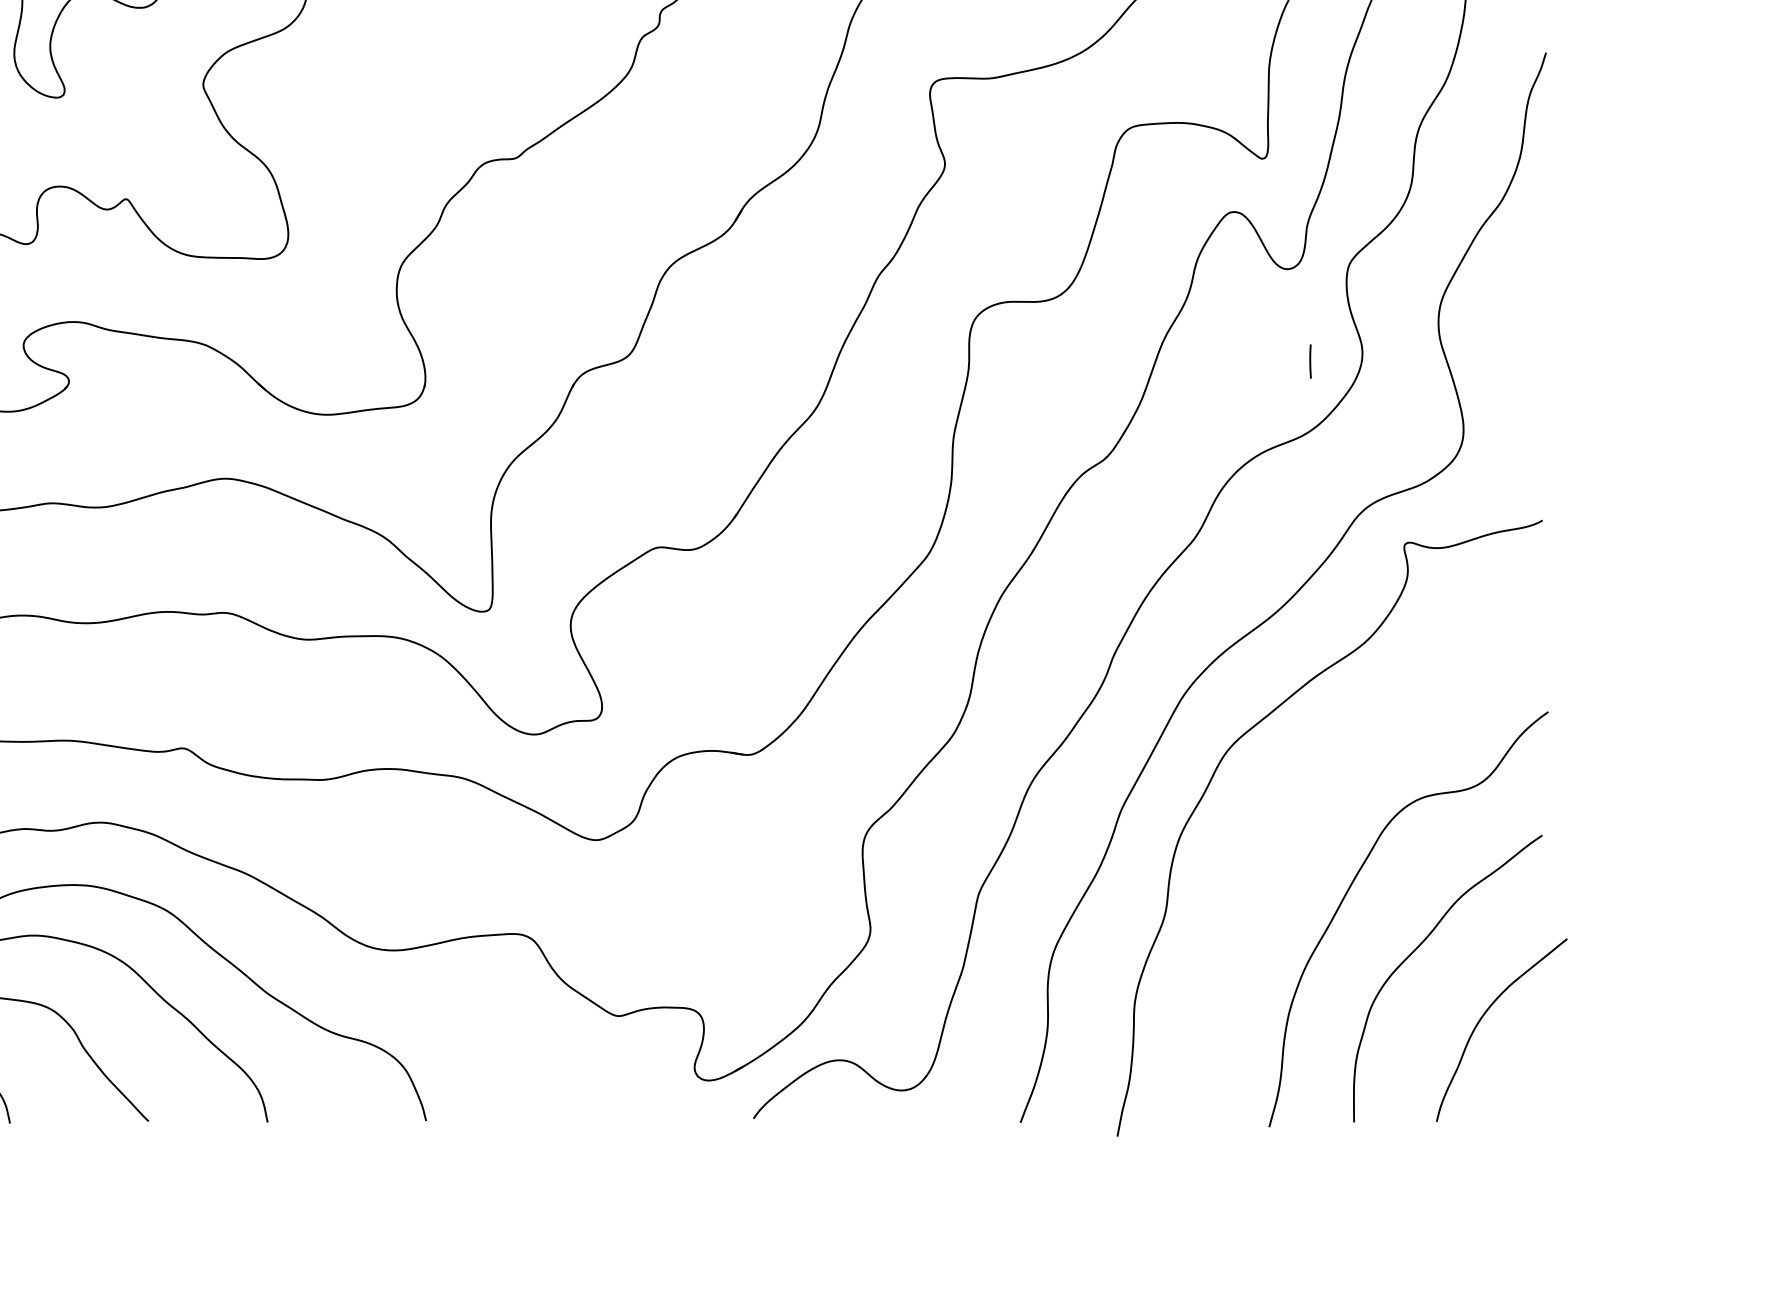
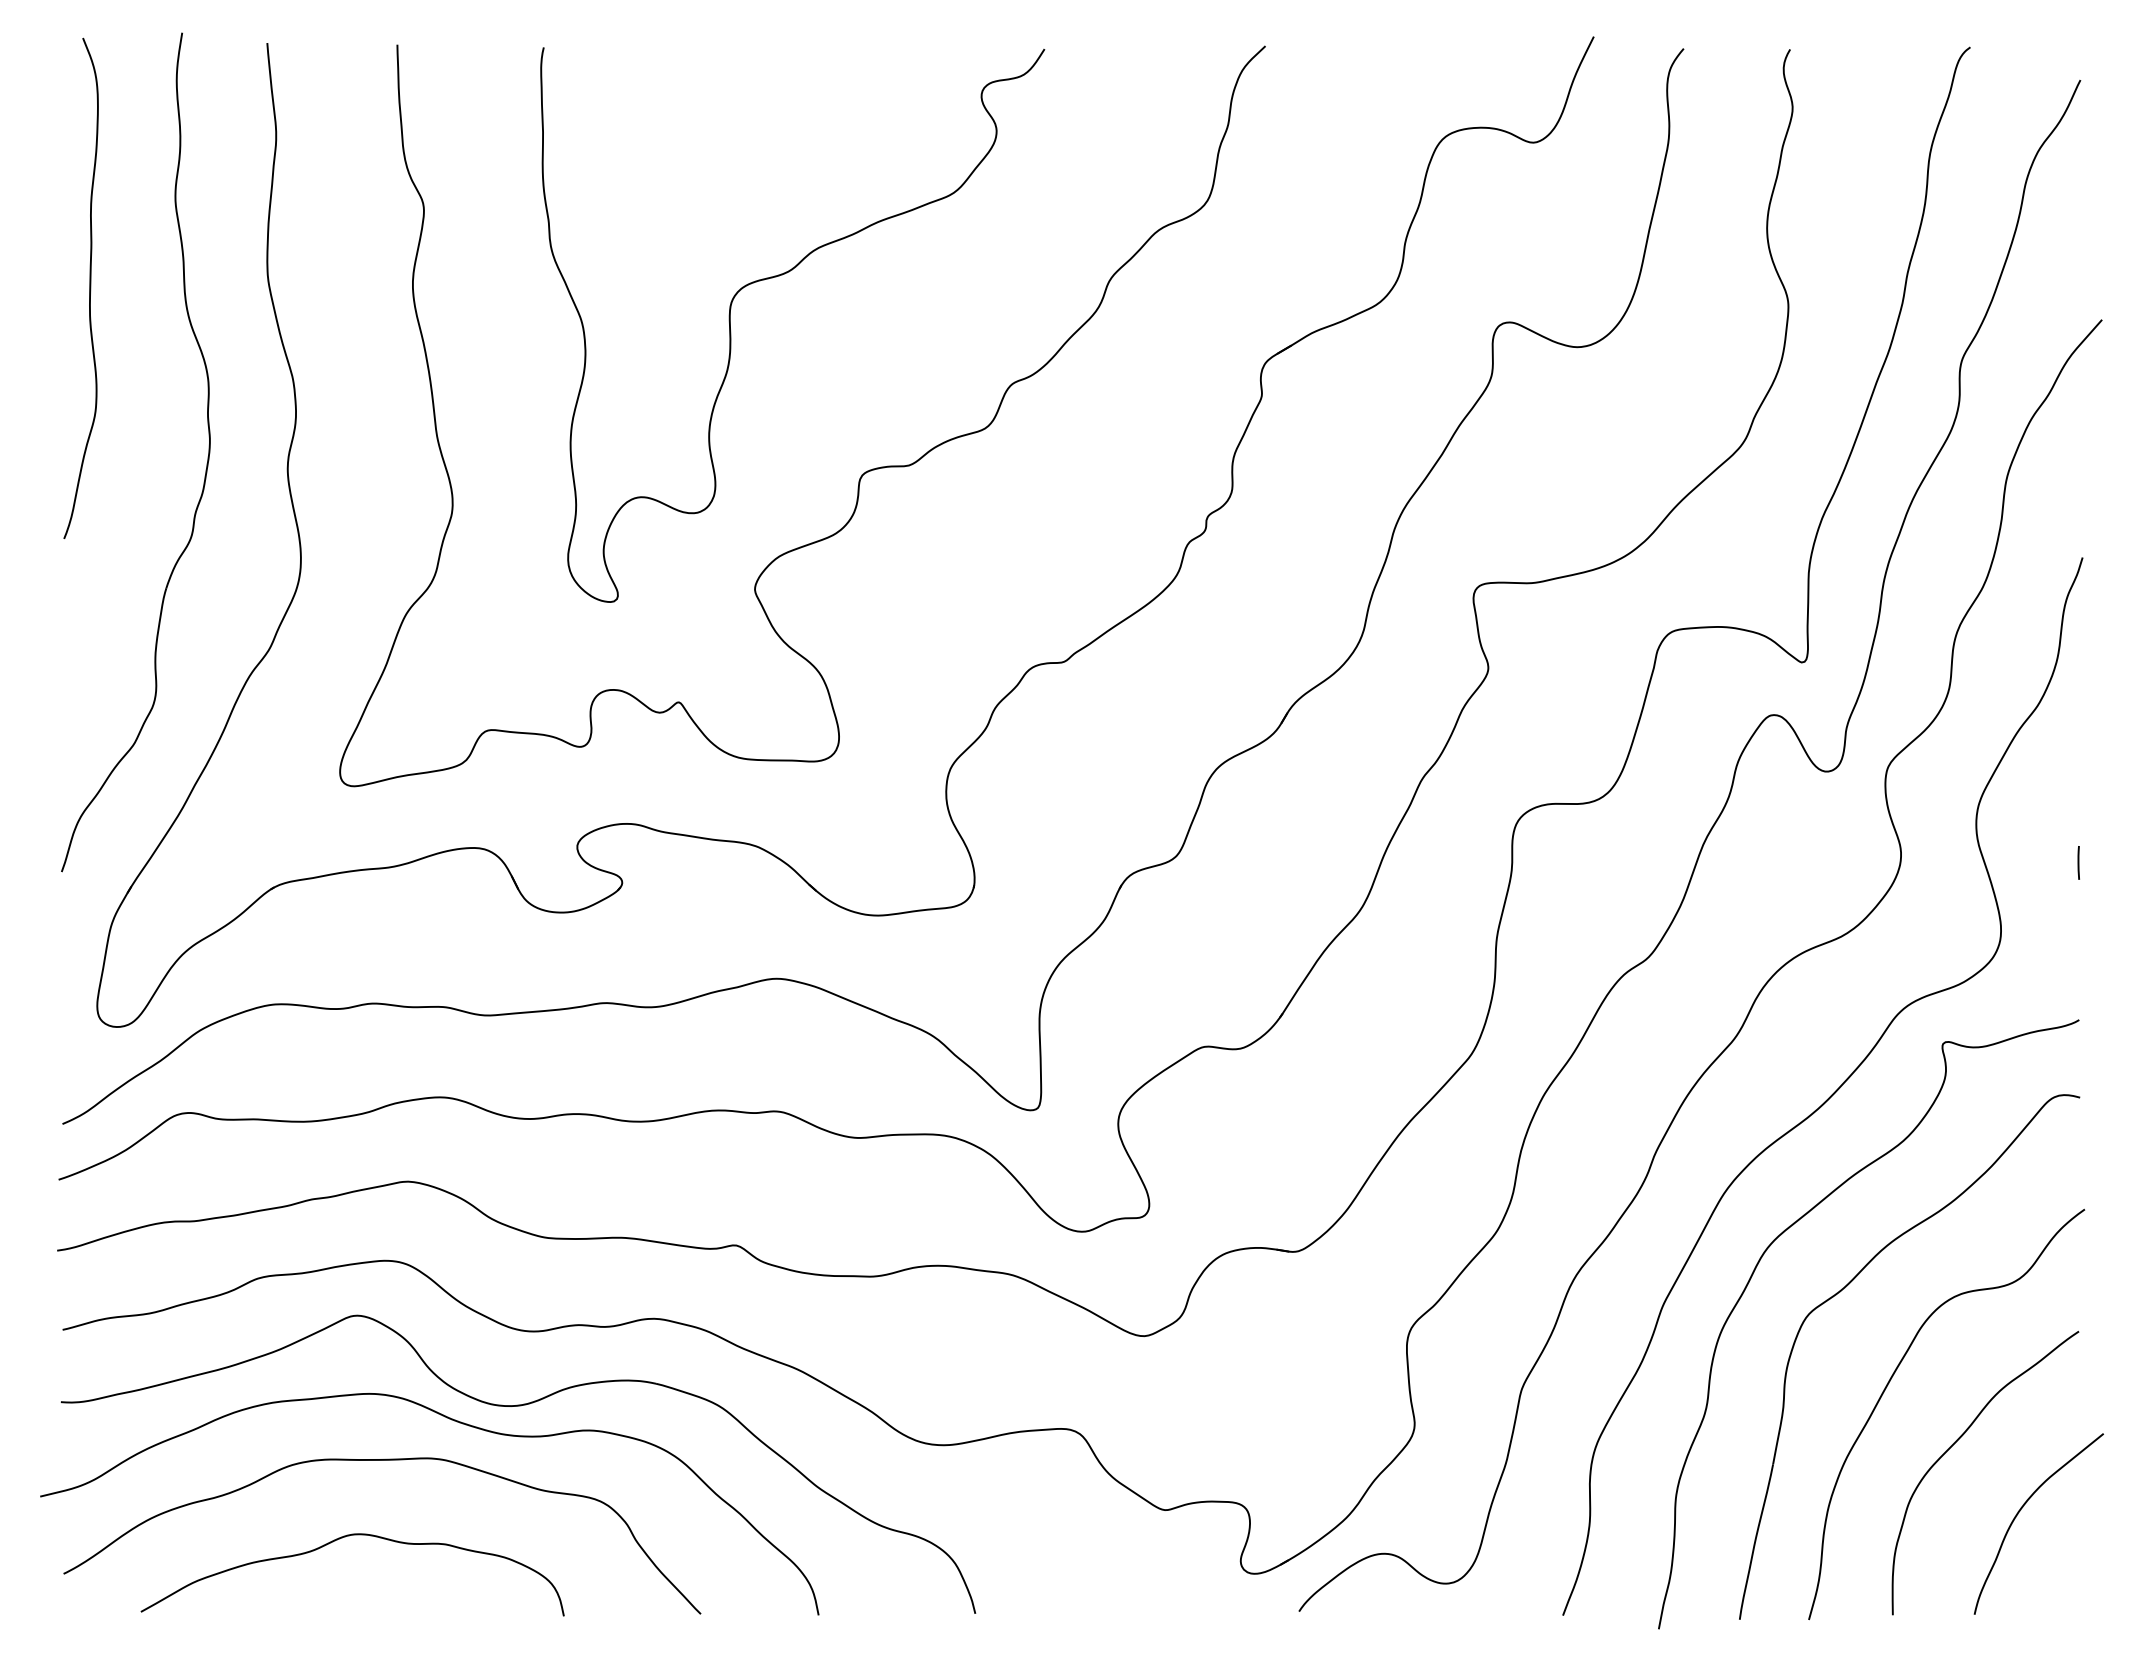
line: (1310, 361) -> (2078, 862), moved
part: (1307, 790) -> (1846, 1287), added

